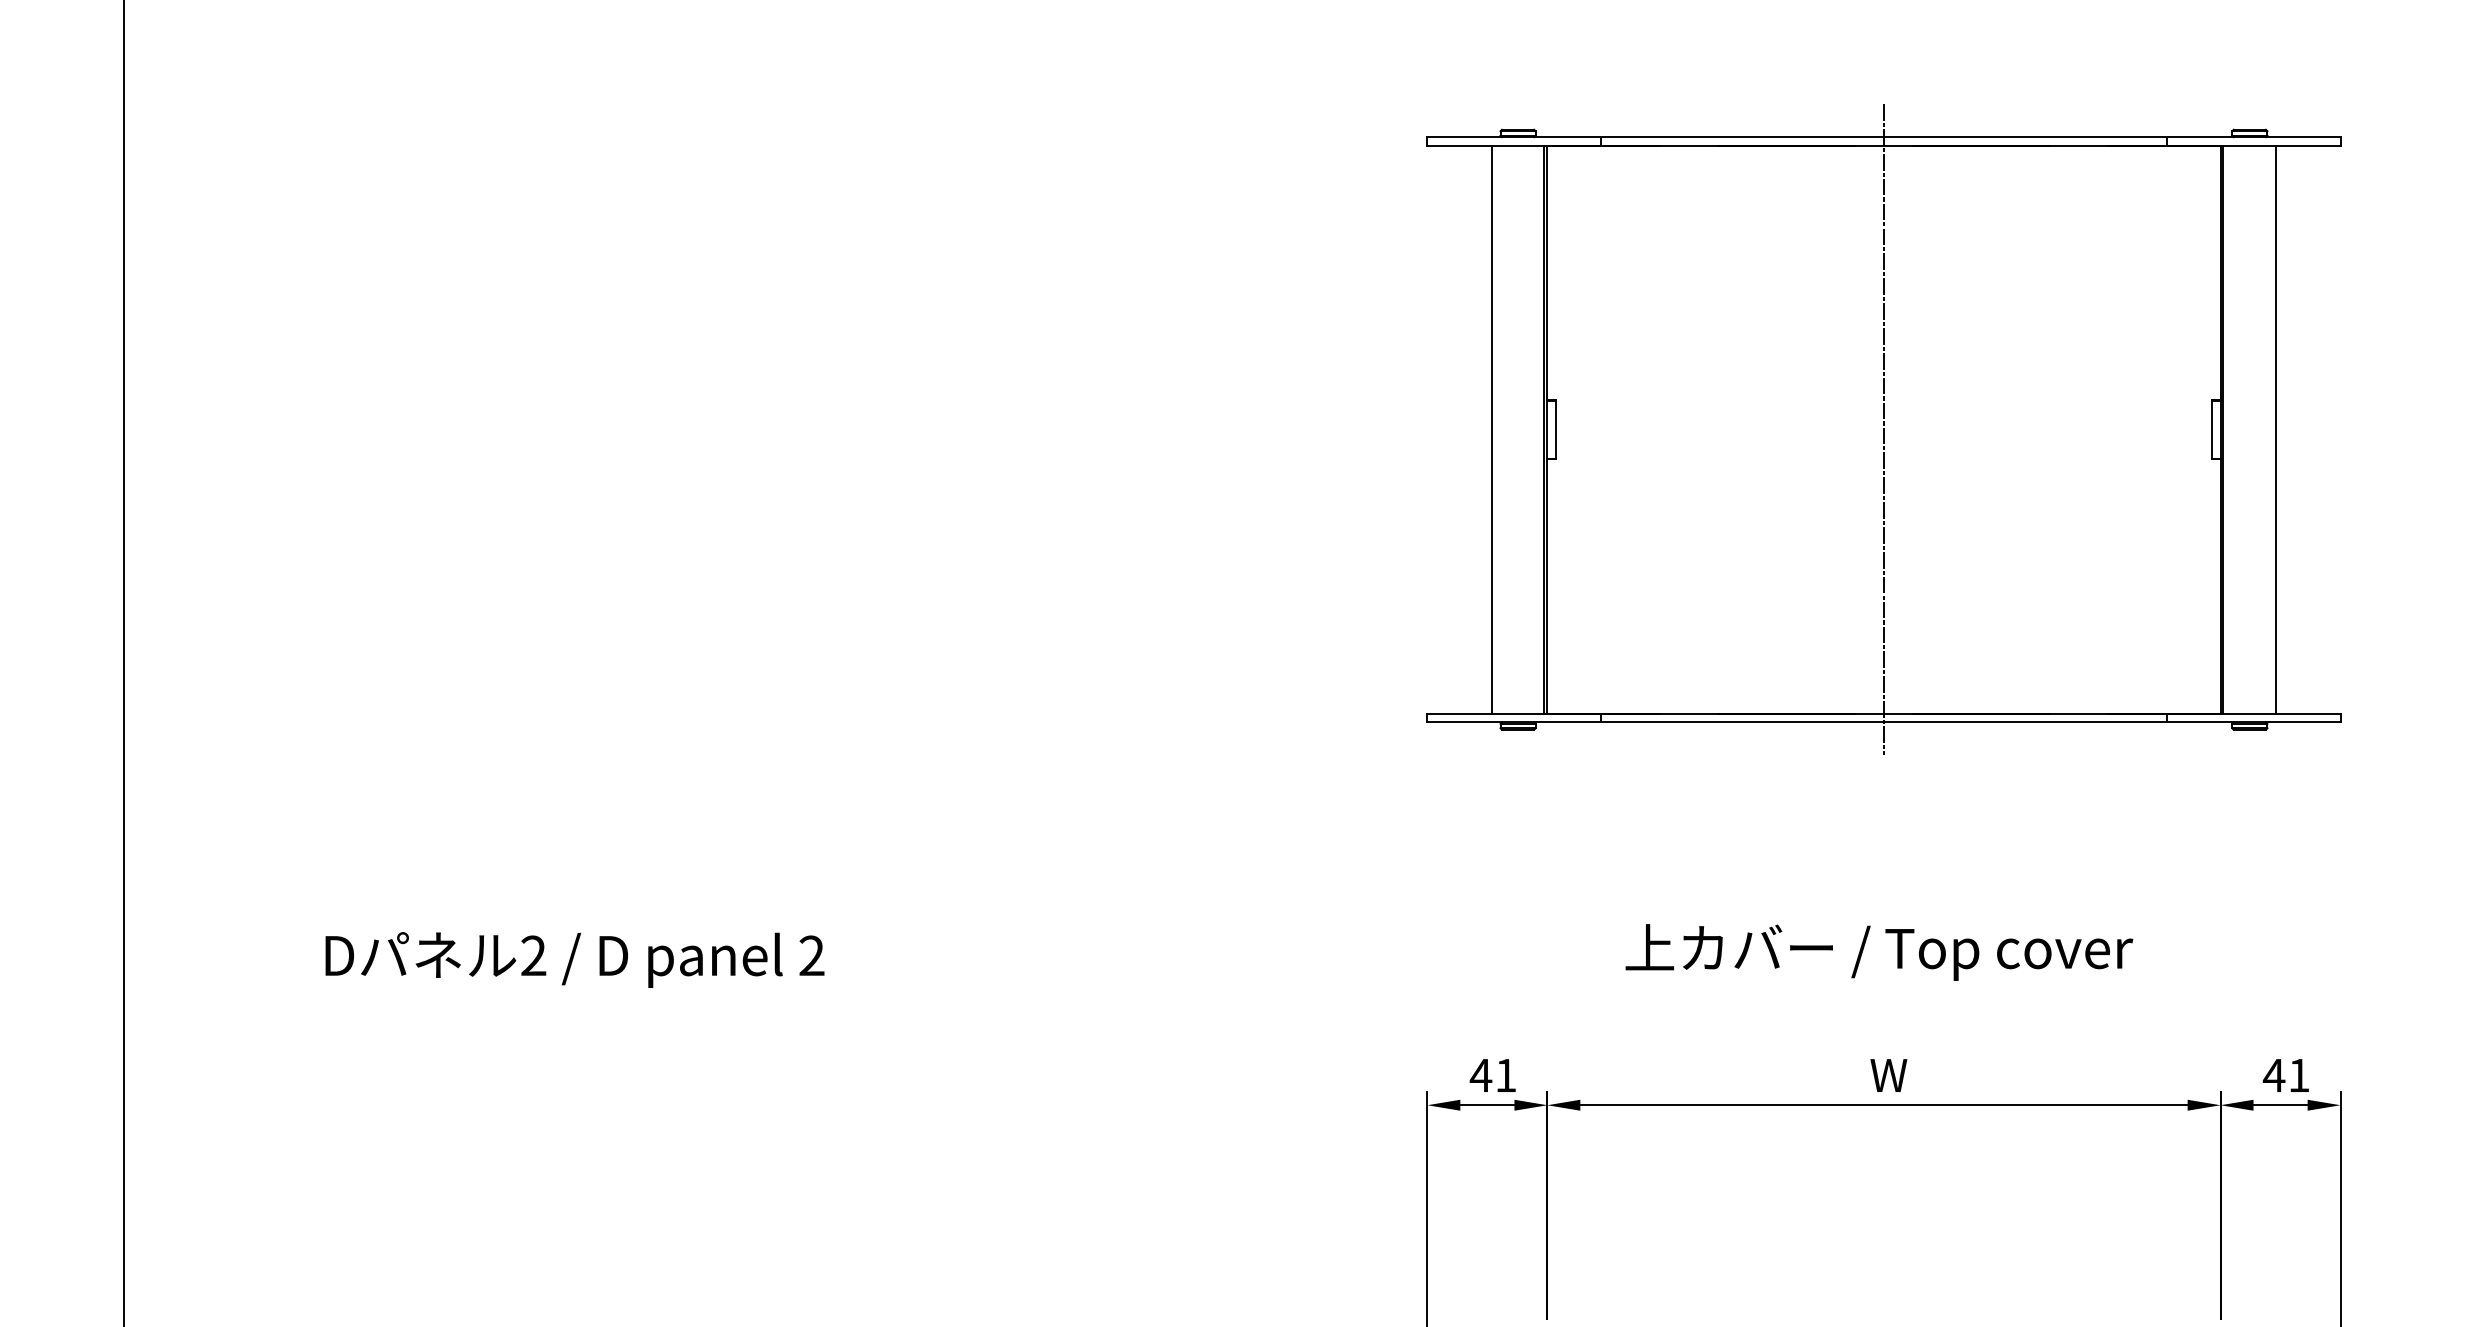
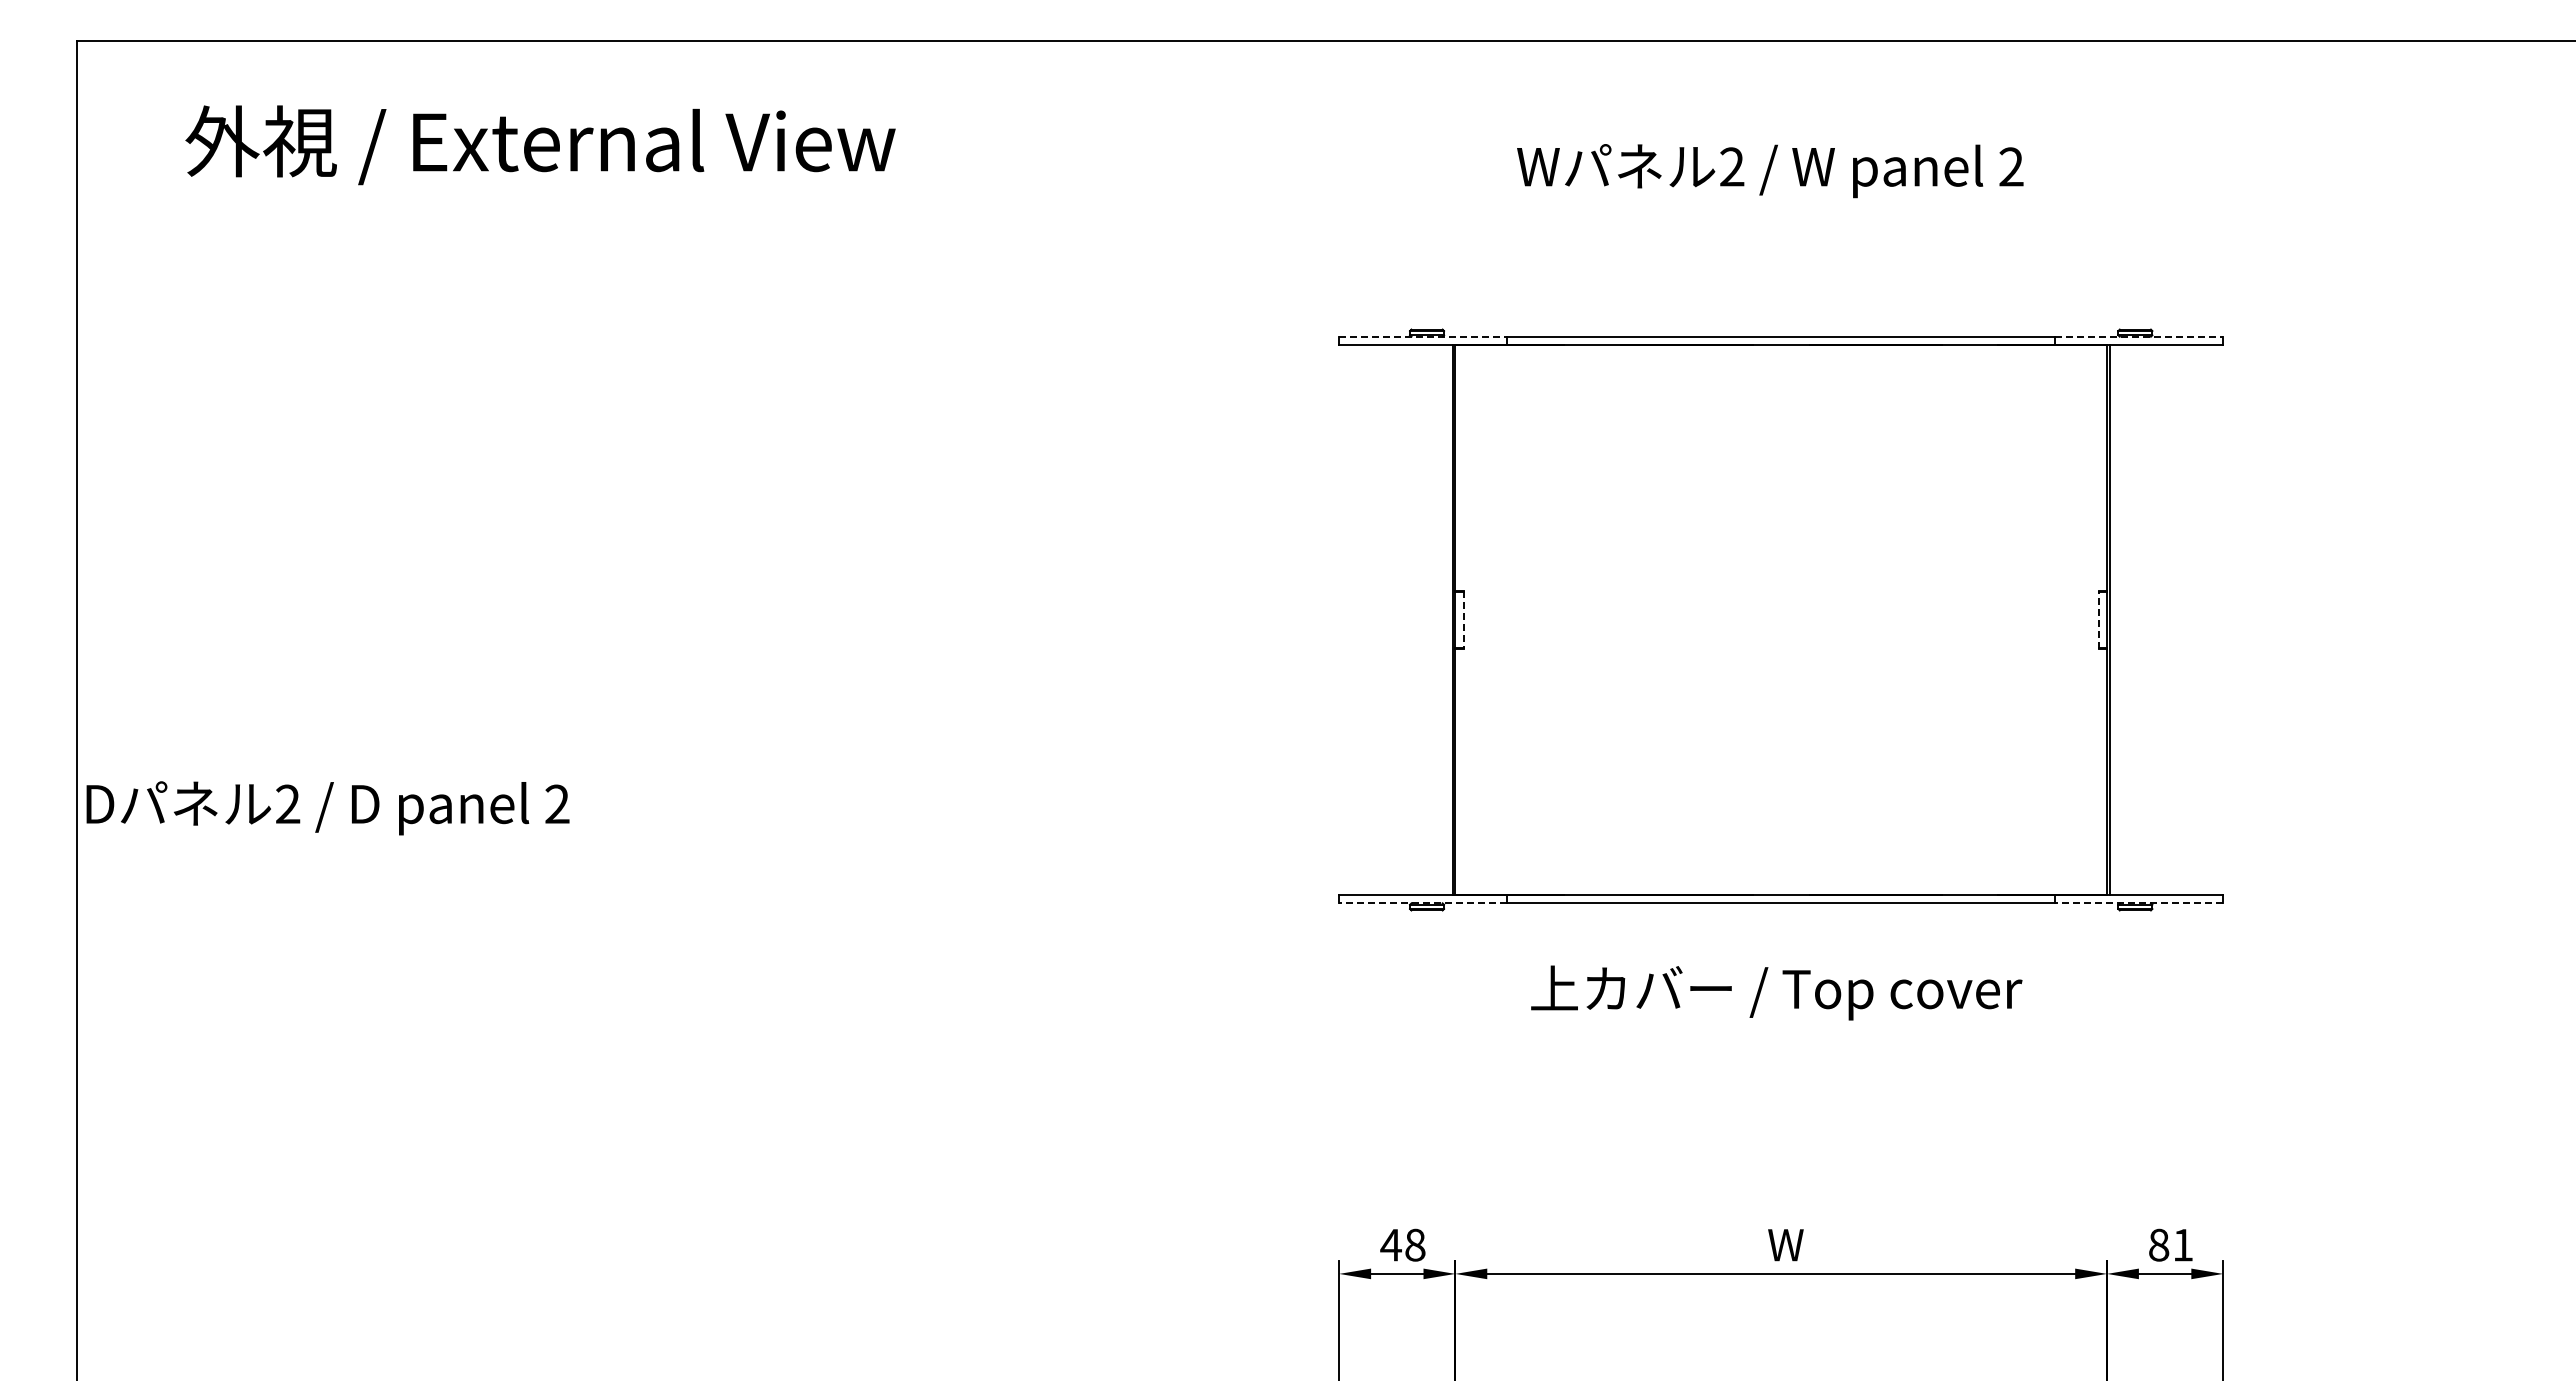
line: (1514, 136) -> (1423, 336), solid -> dashed
line: (2254, 136) -> (2139, 336), solid -> dashed
line: (1491, 429) -> (1401, 619), removed
line: (1884, 429) -> (1781, 619), removed
line: (2275, 429) -> (2160, 619), removed
line: (1555, 430) -> (1463, 620), solid -> dashed
line: (2211, 430) -> (2098, 620), solid -> dashed
line: (1513, 722) -> (1422, 903), solid -> dashed
line: (2253, 722) -> (2138, 903), solid -> dashed
text: (1879, 951) -> (1776, 992), moved
text: (574, 960) -> (327, 808), moved
text: (1506, 1074) -> (1415, 1244), 41 -> 48
text: (2273, 1074) -> (2158, 1244), 41 -> 81

